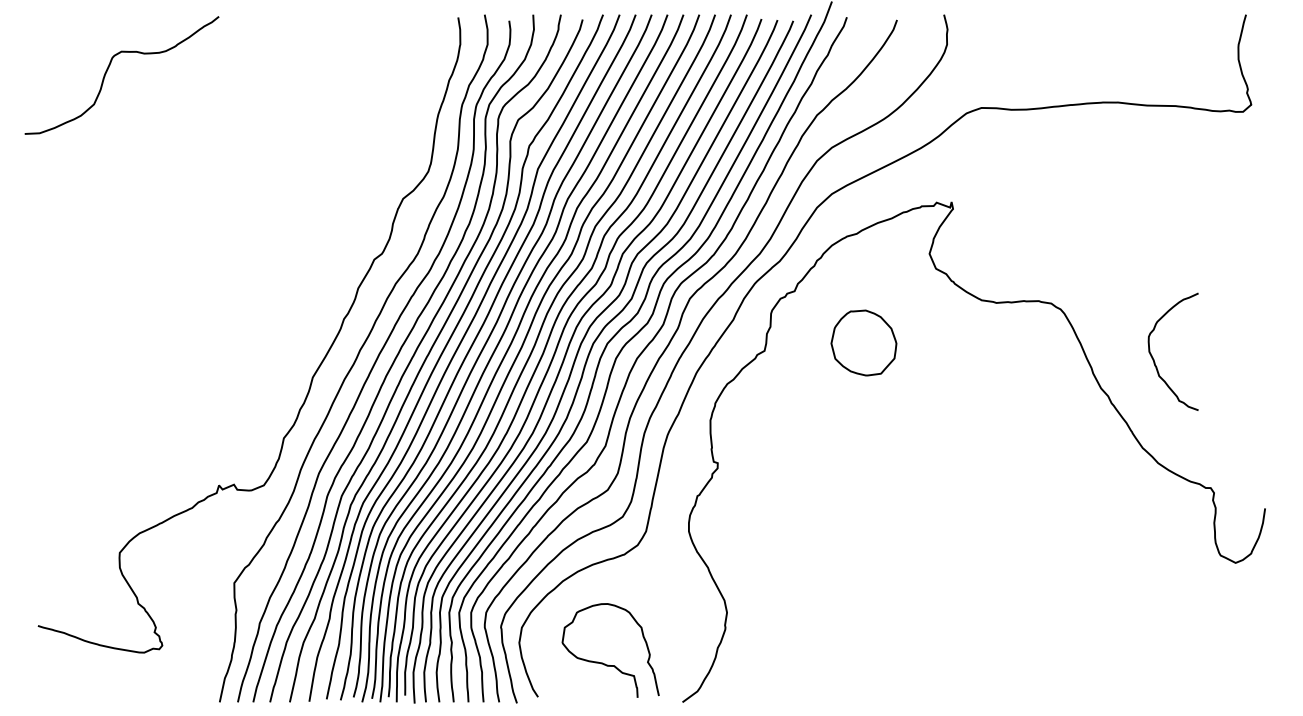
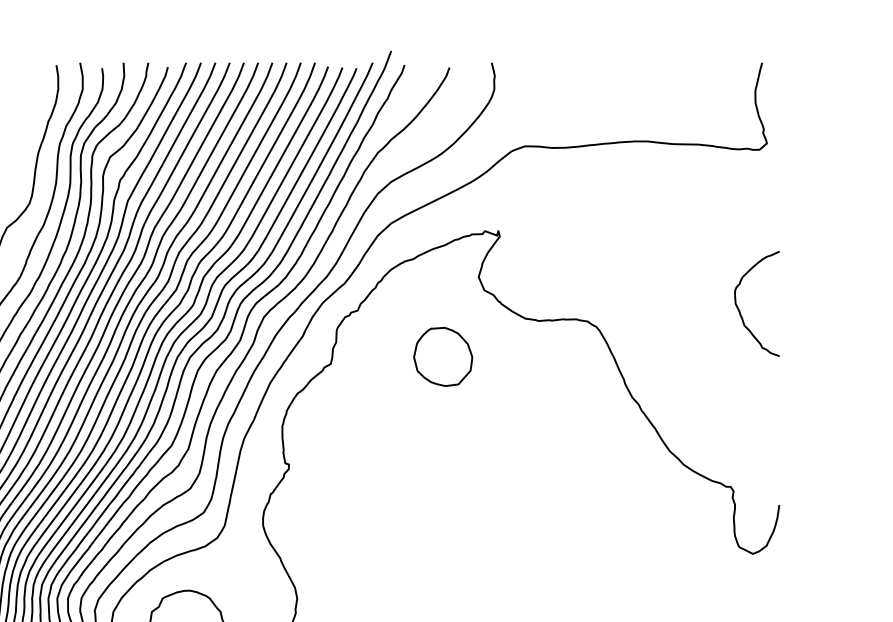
part: (863, 342) -> (442, 356), moved
curve: (1154, 359) -> (740, 310), moved

